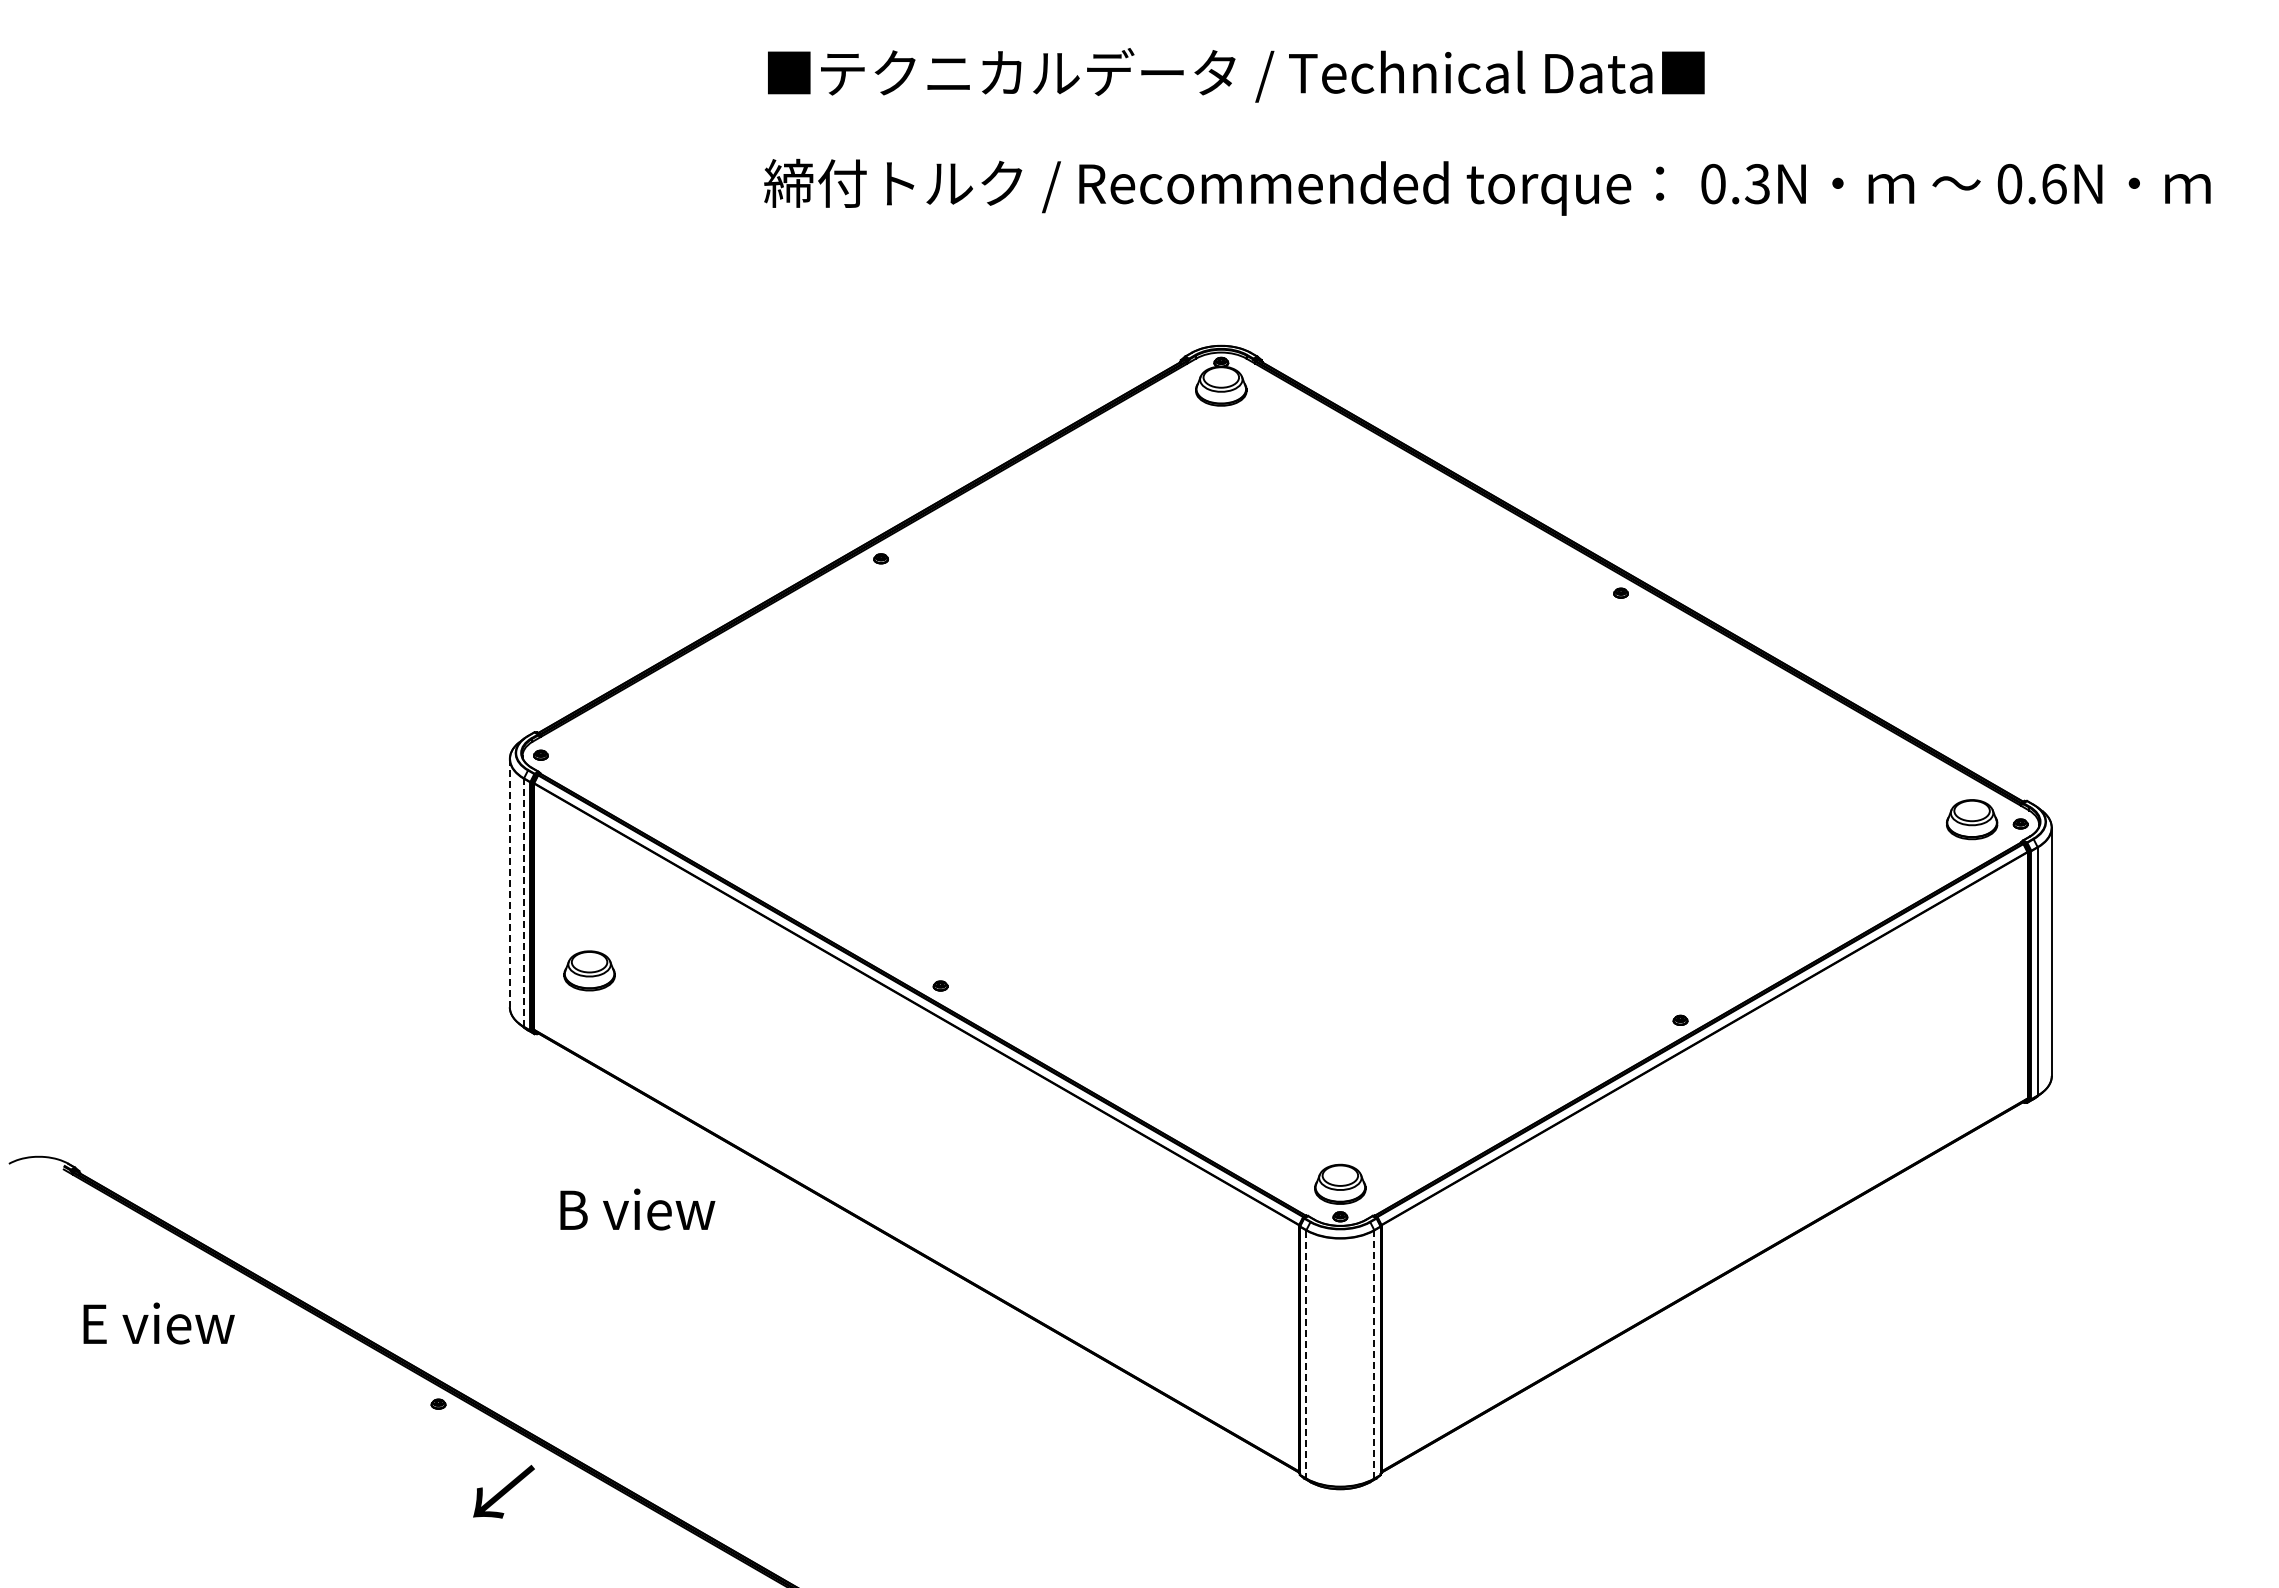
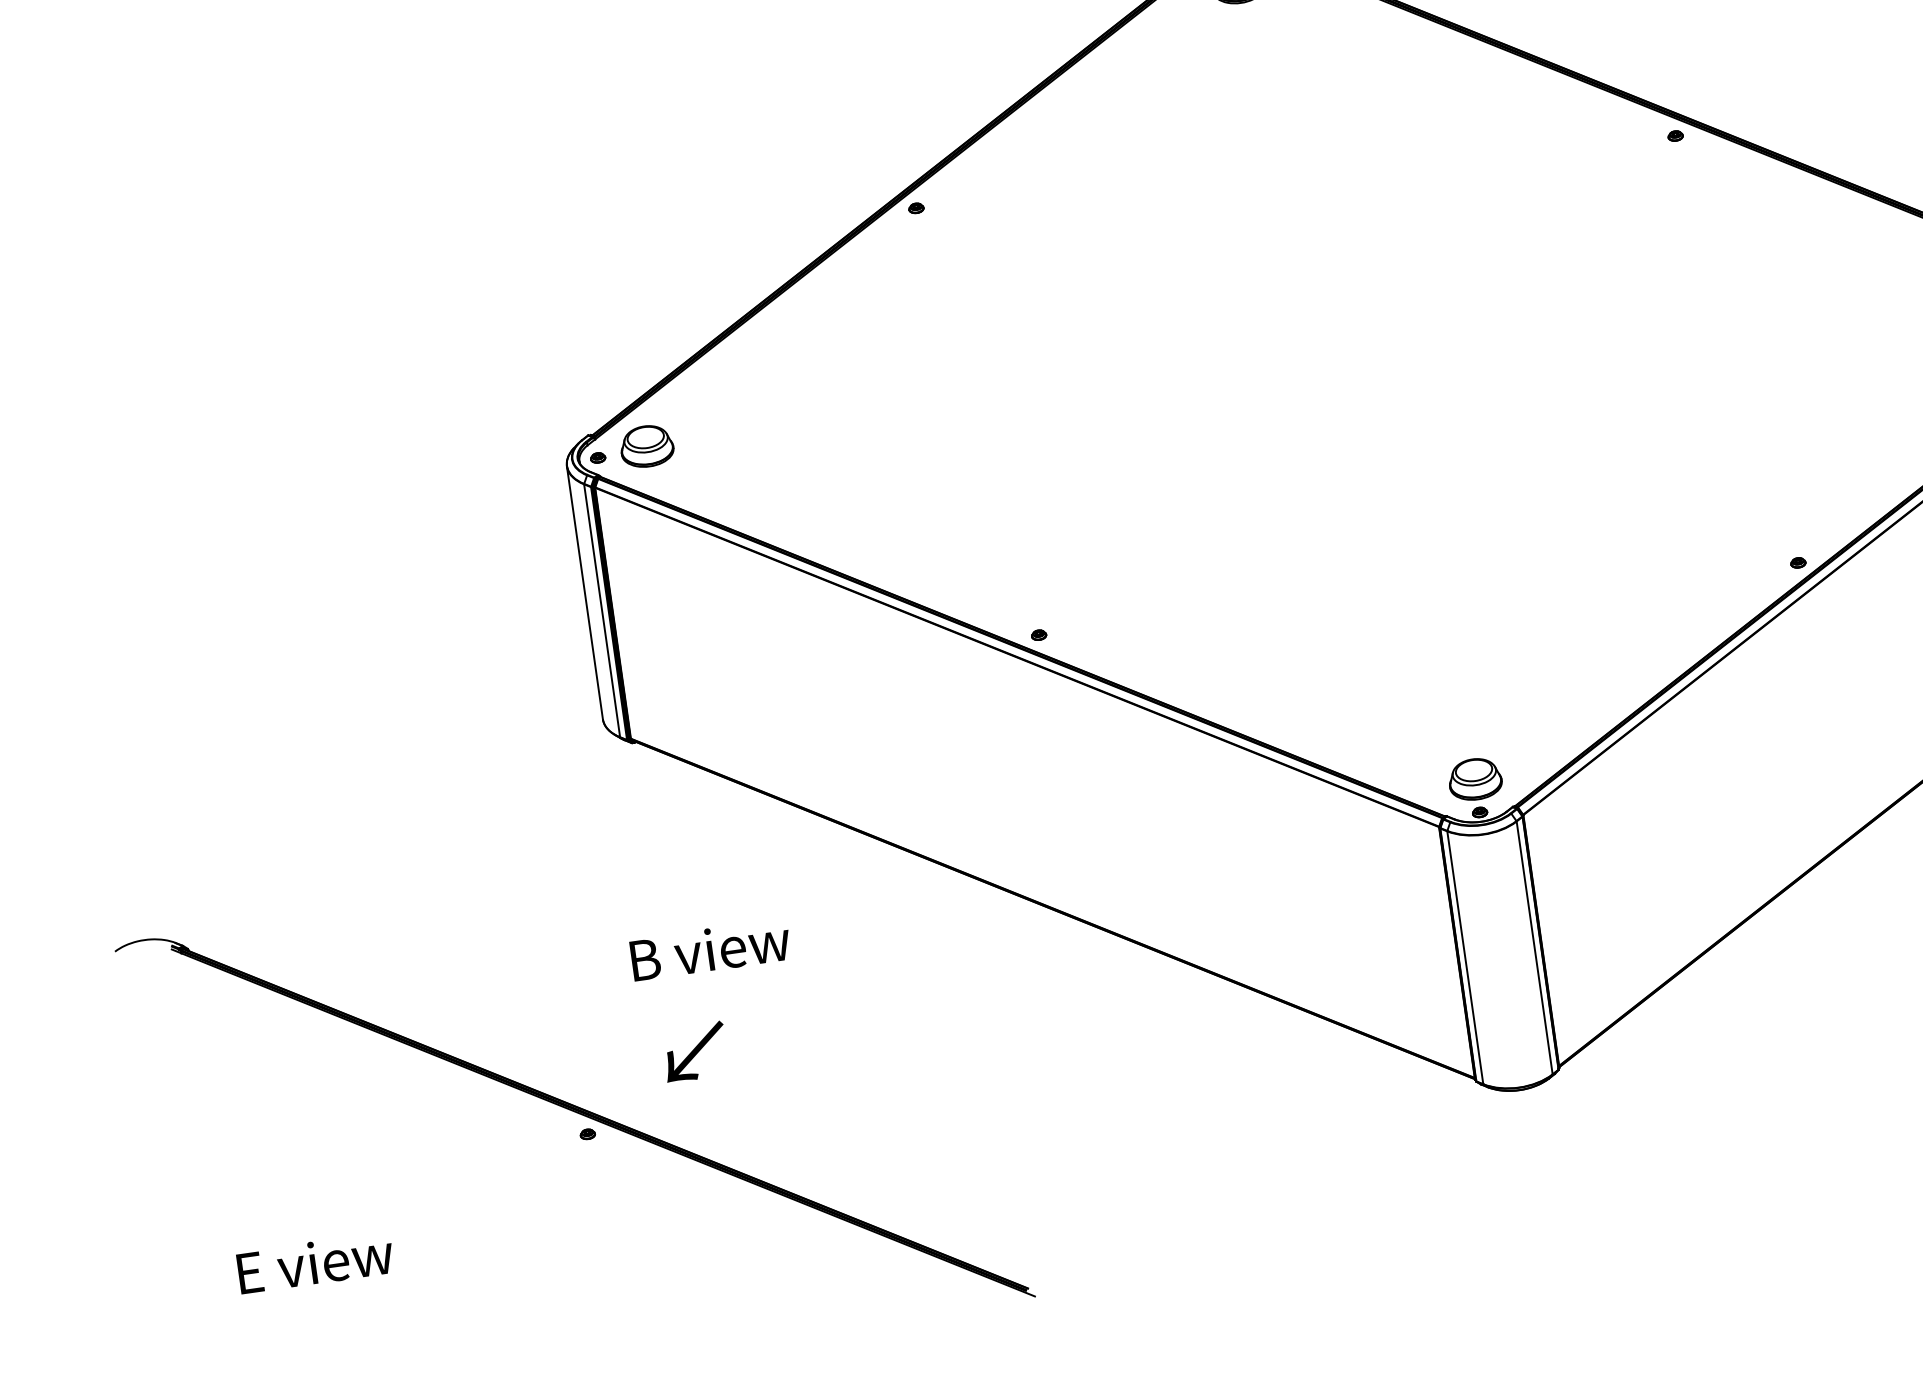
line: (509, 883) -> (584, 593), dashed -> solid
line: (523, 902) -> (601, 610), dashed -> solid
part: (589, 970) -> (646, 446), moved
text: (637, 1209) -> (710, 949), moved
text: (158, 1323) -> (314, 1262), moved
line: (1374, 1354) -> (1534, 947), dashed -> solid
line: (1306, 1355) -> (1465, 958), dashed -> solid
text: (503, 1491) -> (694, 1051), moved

